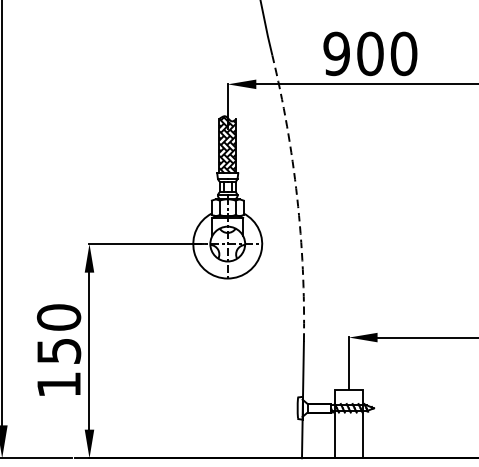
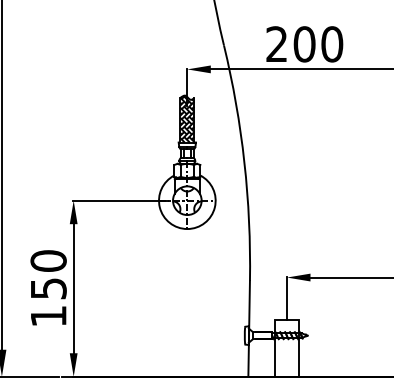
text: (336, 54) -> (276, 44), 900 -> 200
arc: (297, 197) -> (244, 162), dashed -> solid

